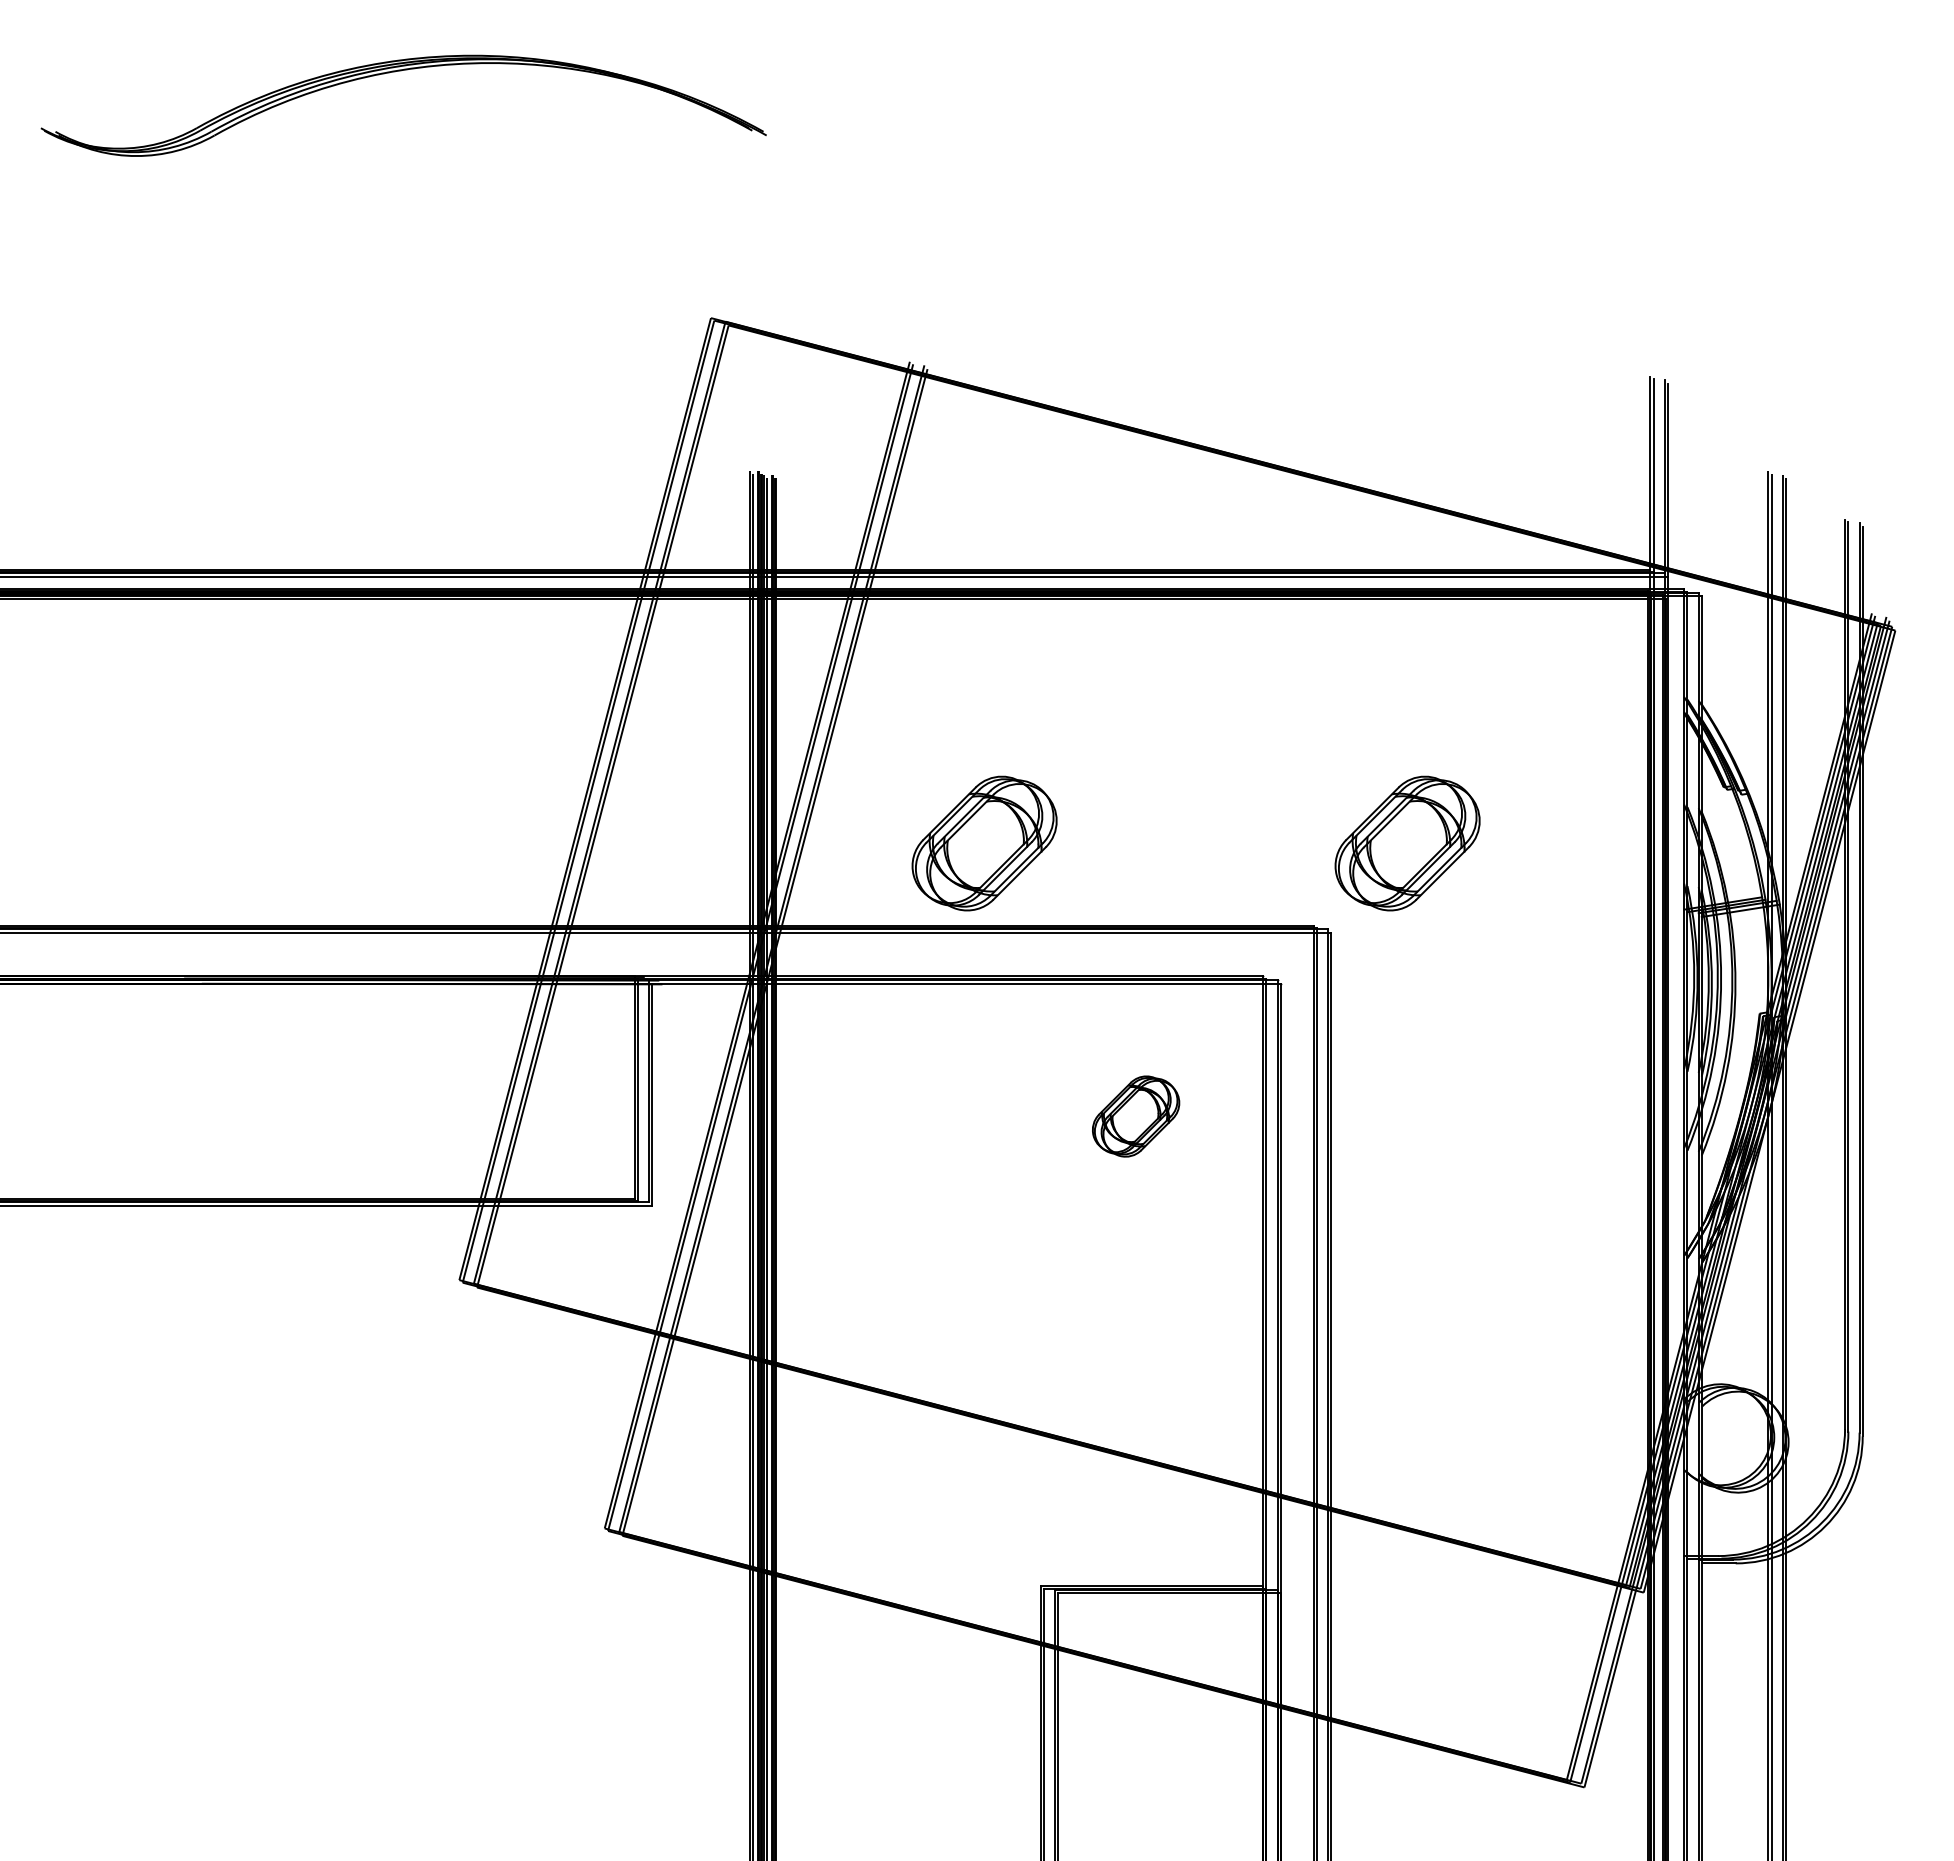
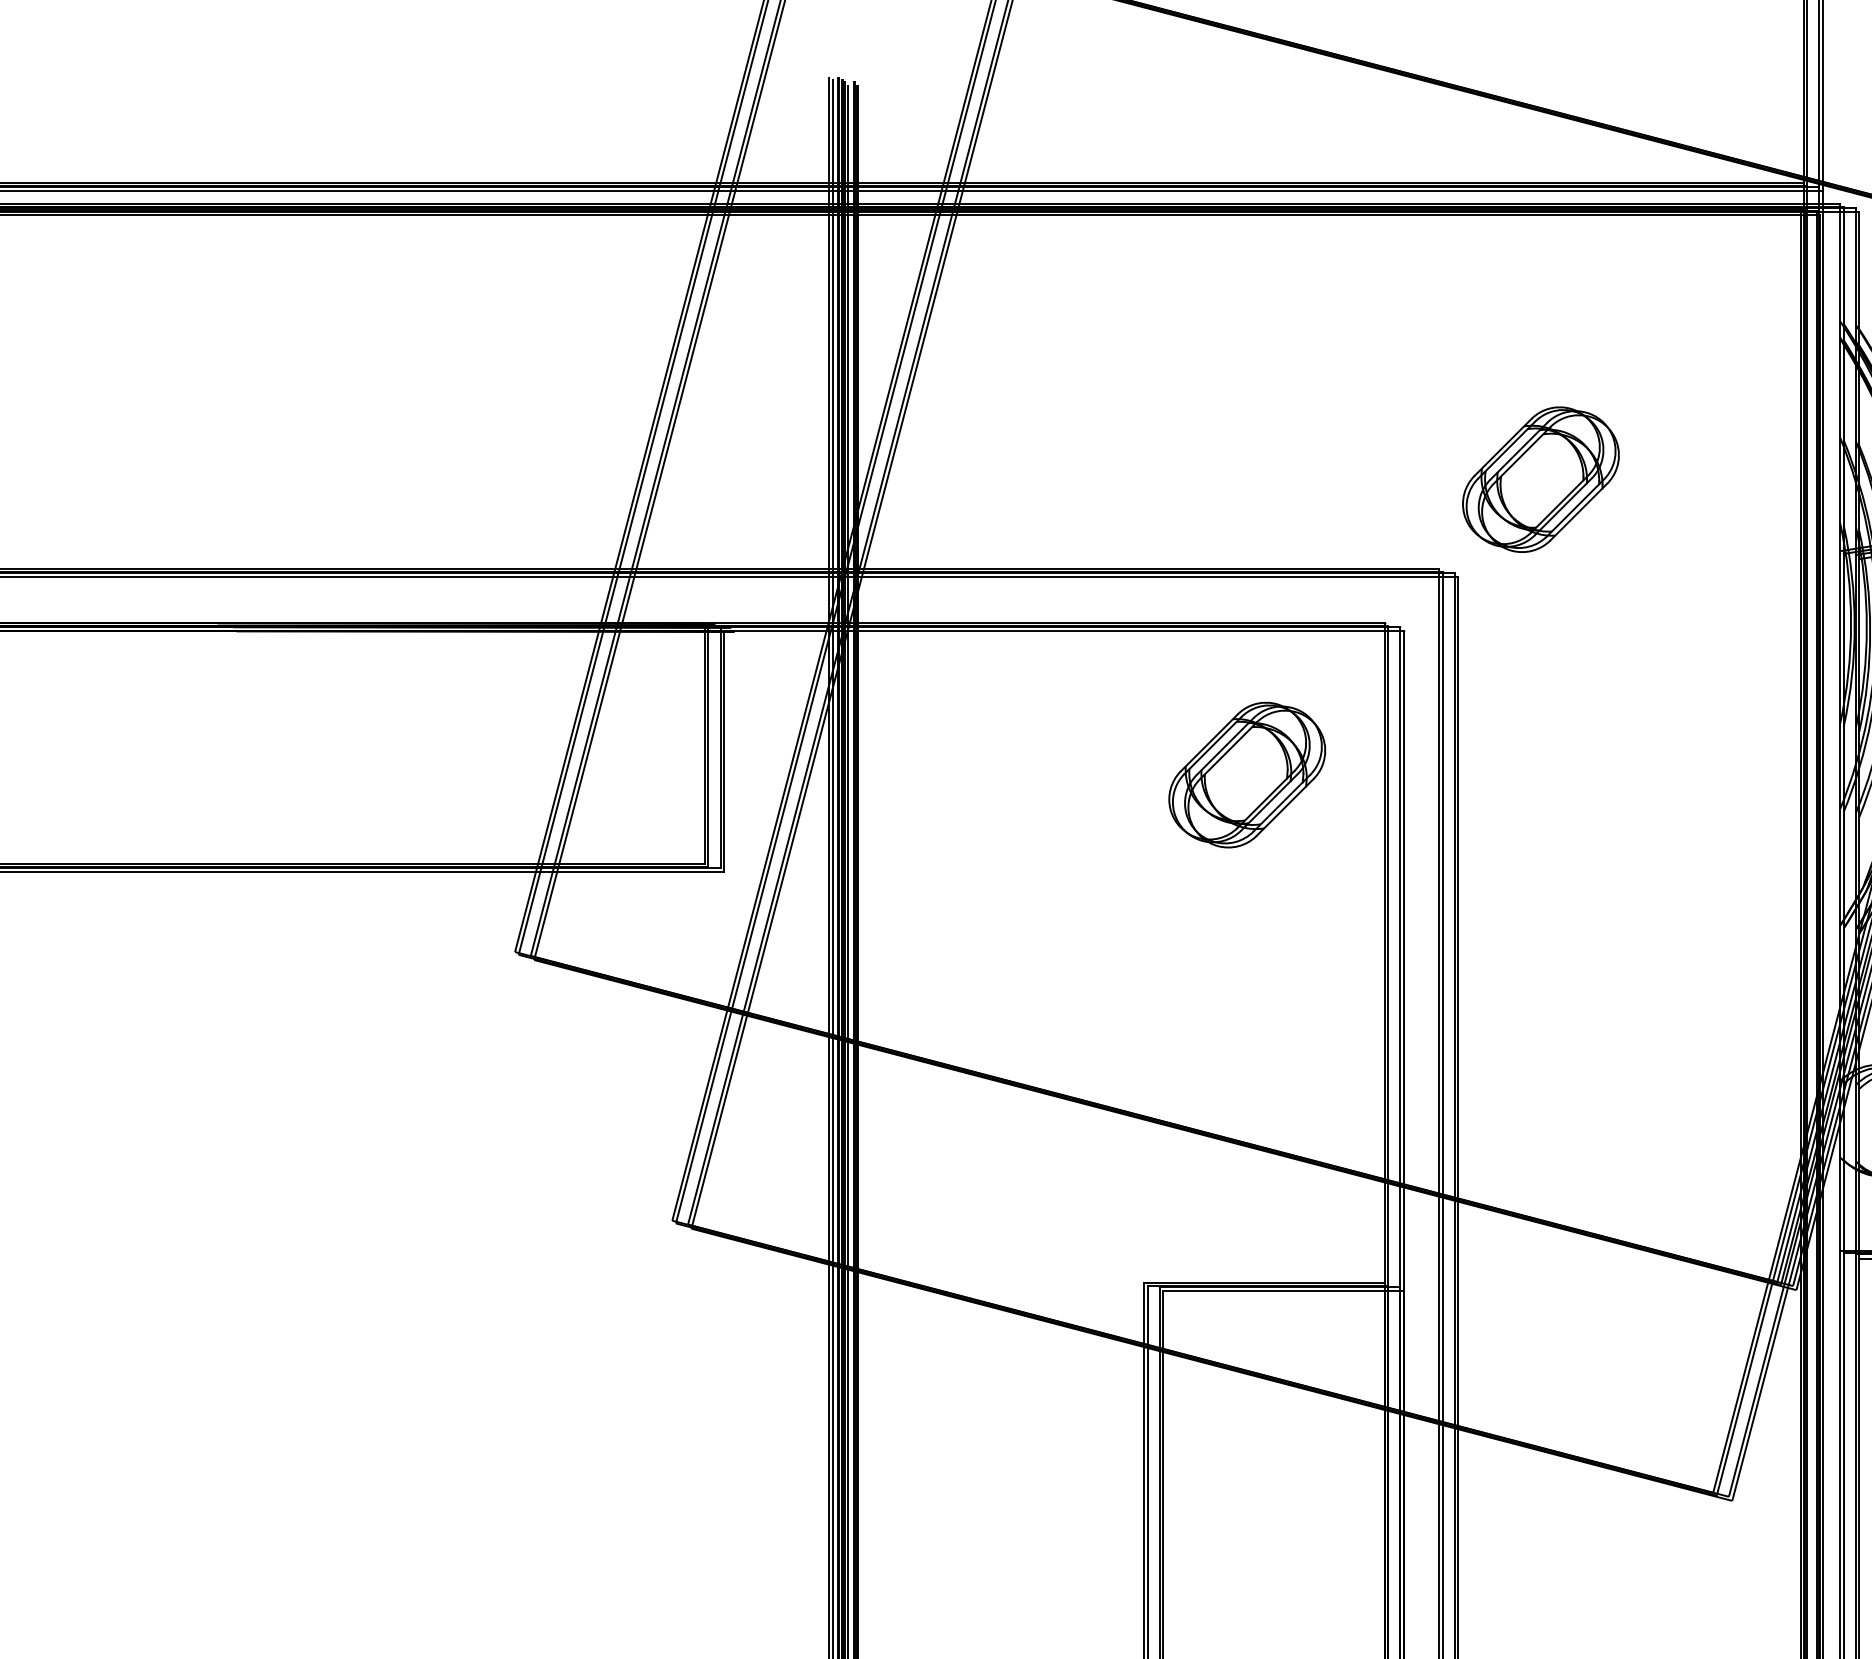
part: (984, 843) -> (1083, 479), removed
part: (1135, 1116) -> (1246, 774), size x1.67

